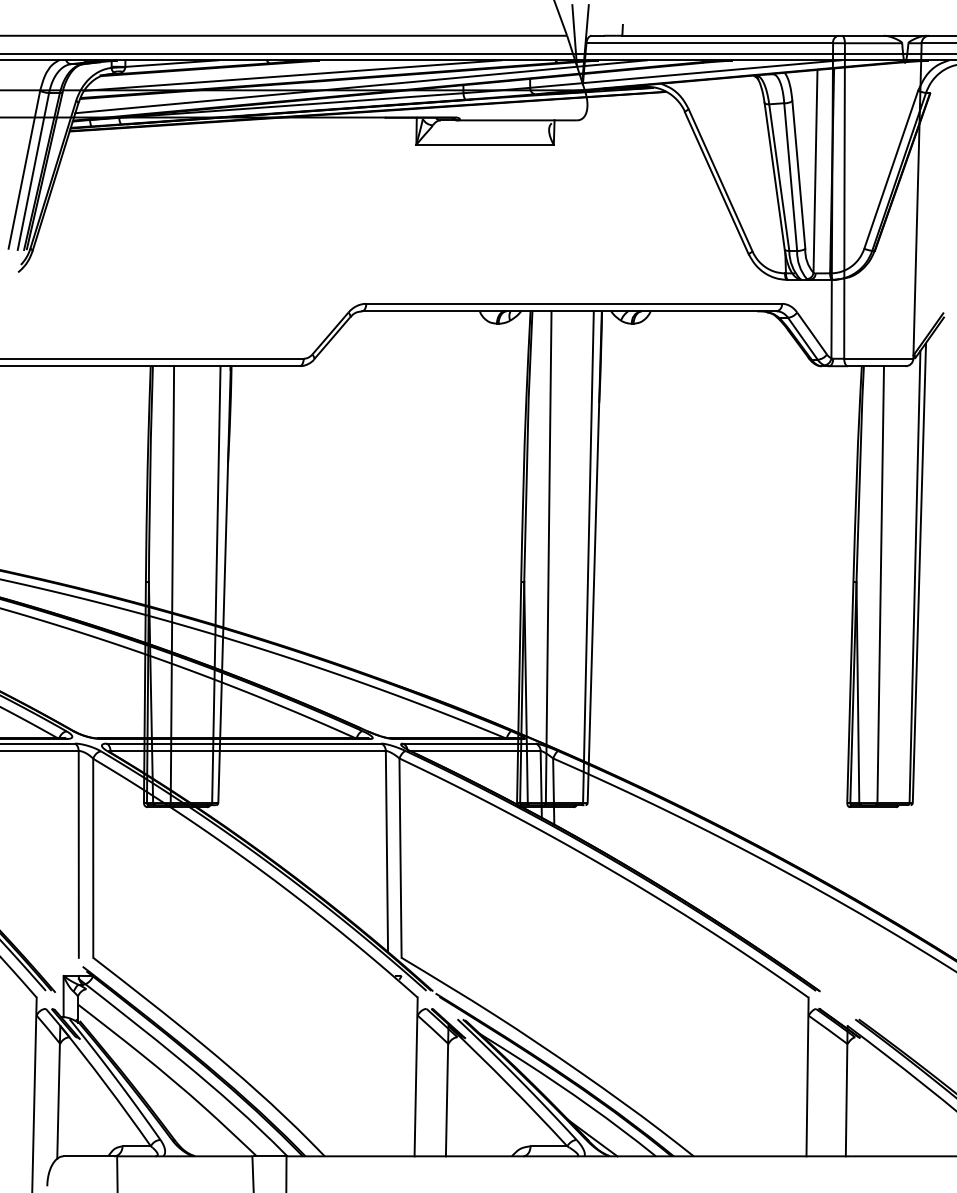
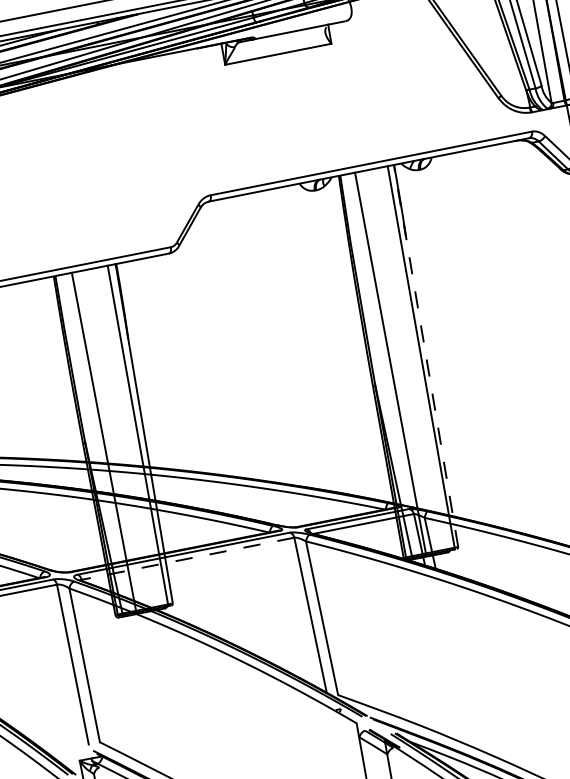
line: (594, 556) -> (425, 355), solid -> dashed
line: (248, 750) -> (188, 558), solid -> dashed

